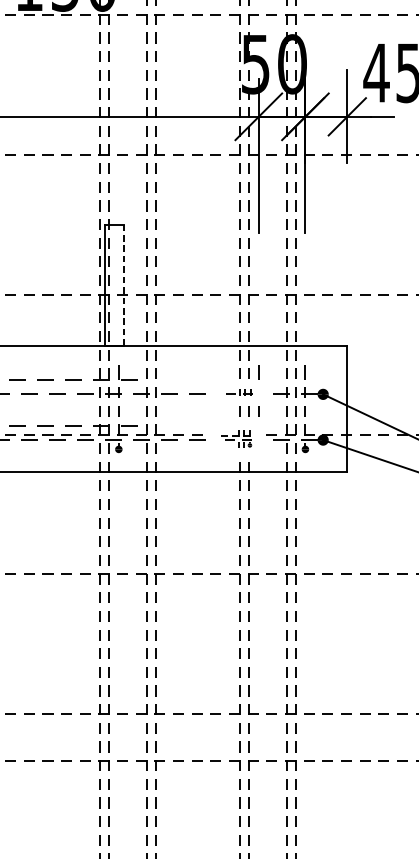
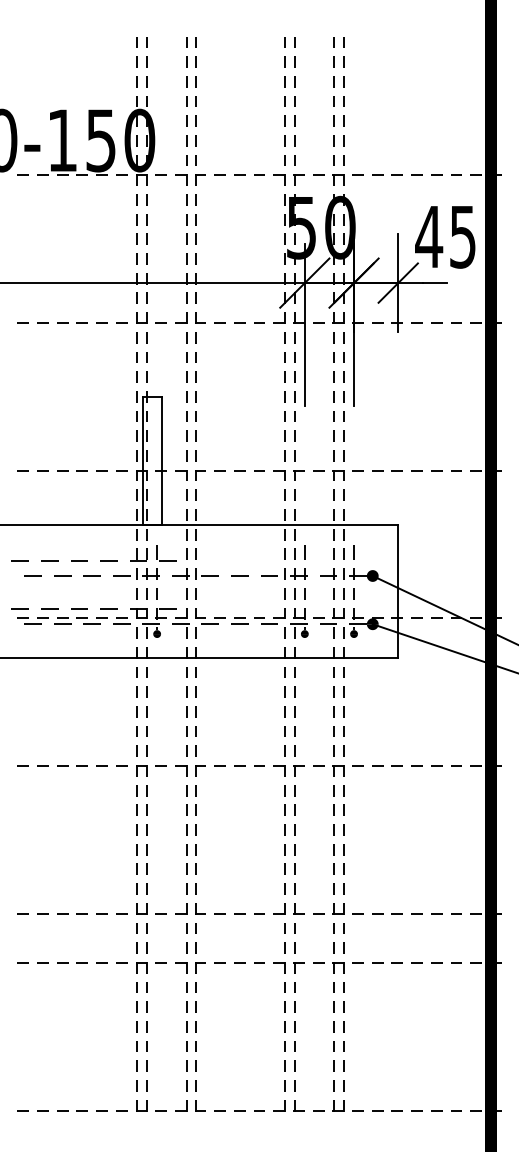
line: (123, 284) -> (162, 460), dashed -> solid
part: (239, 392) -> (284, 573), size x1.67
part: (236, 439) -> (281, 623), size x1.67

